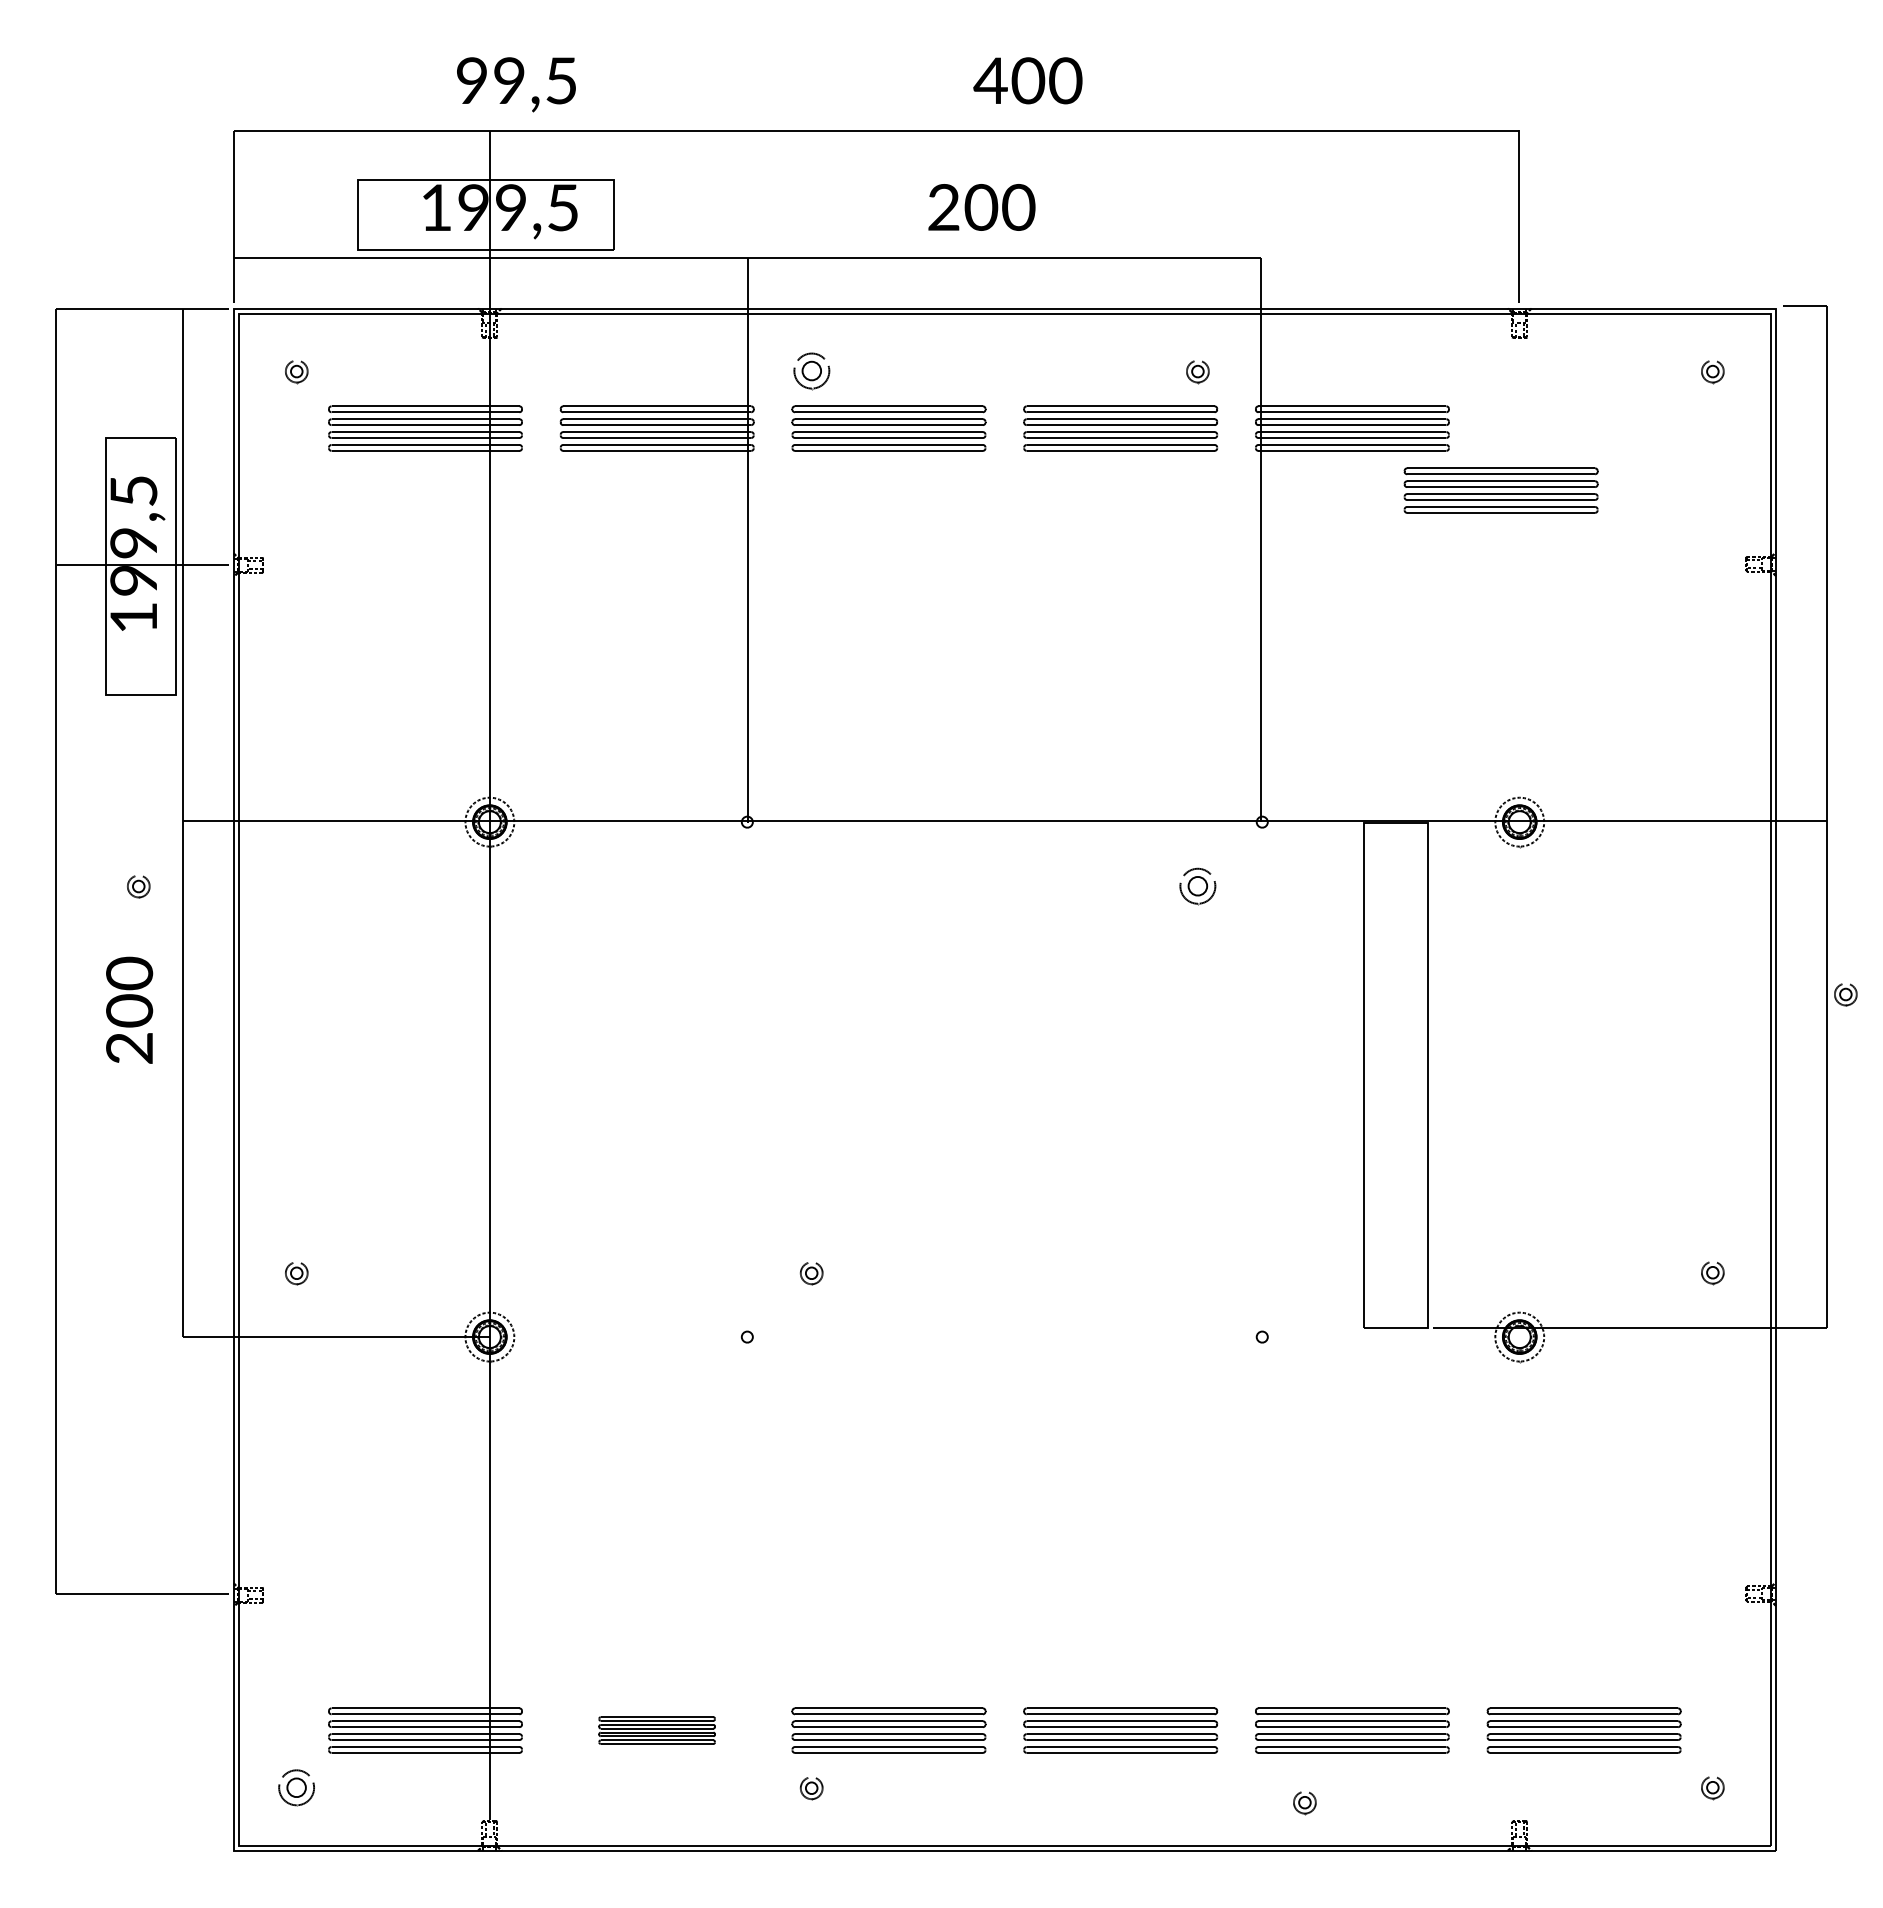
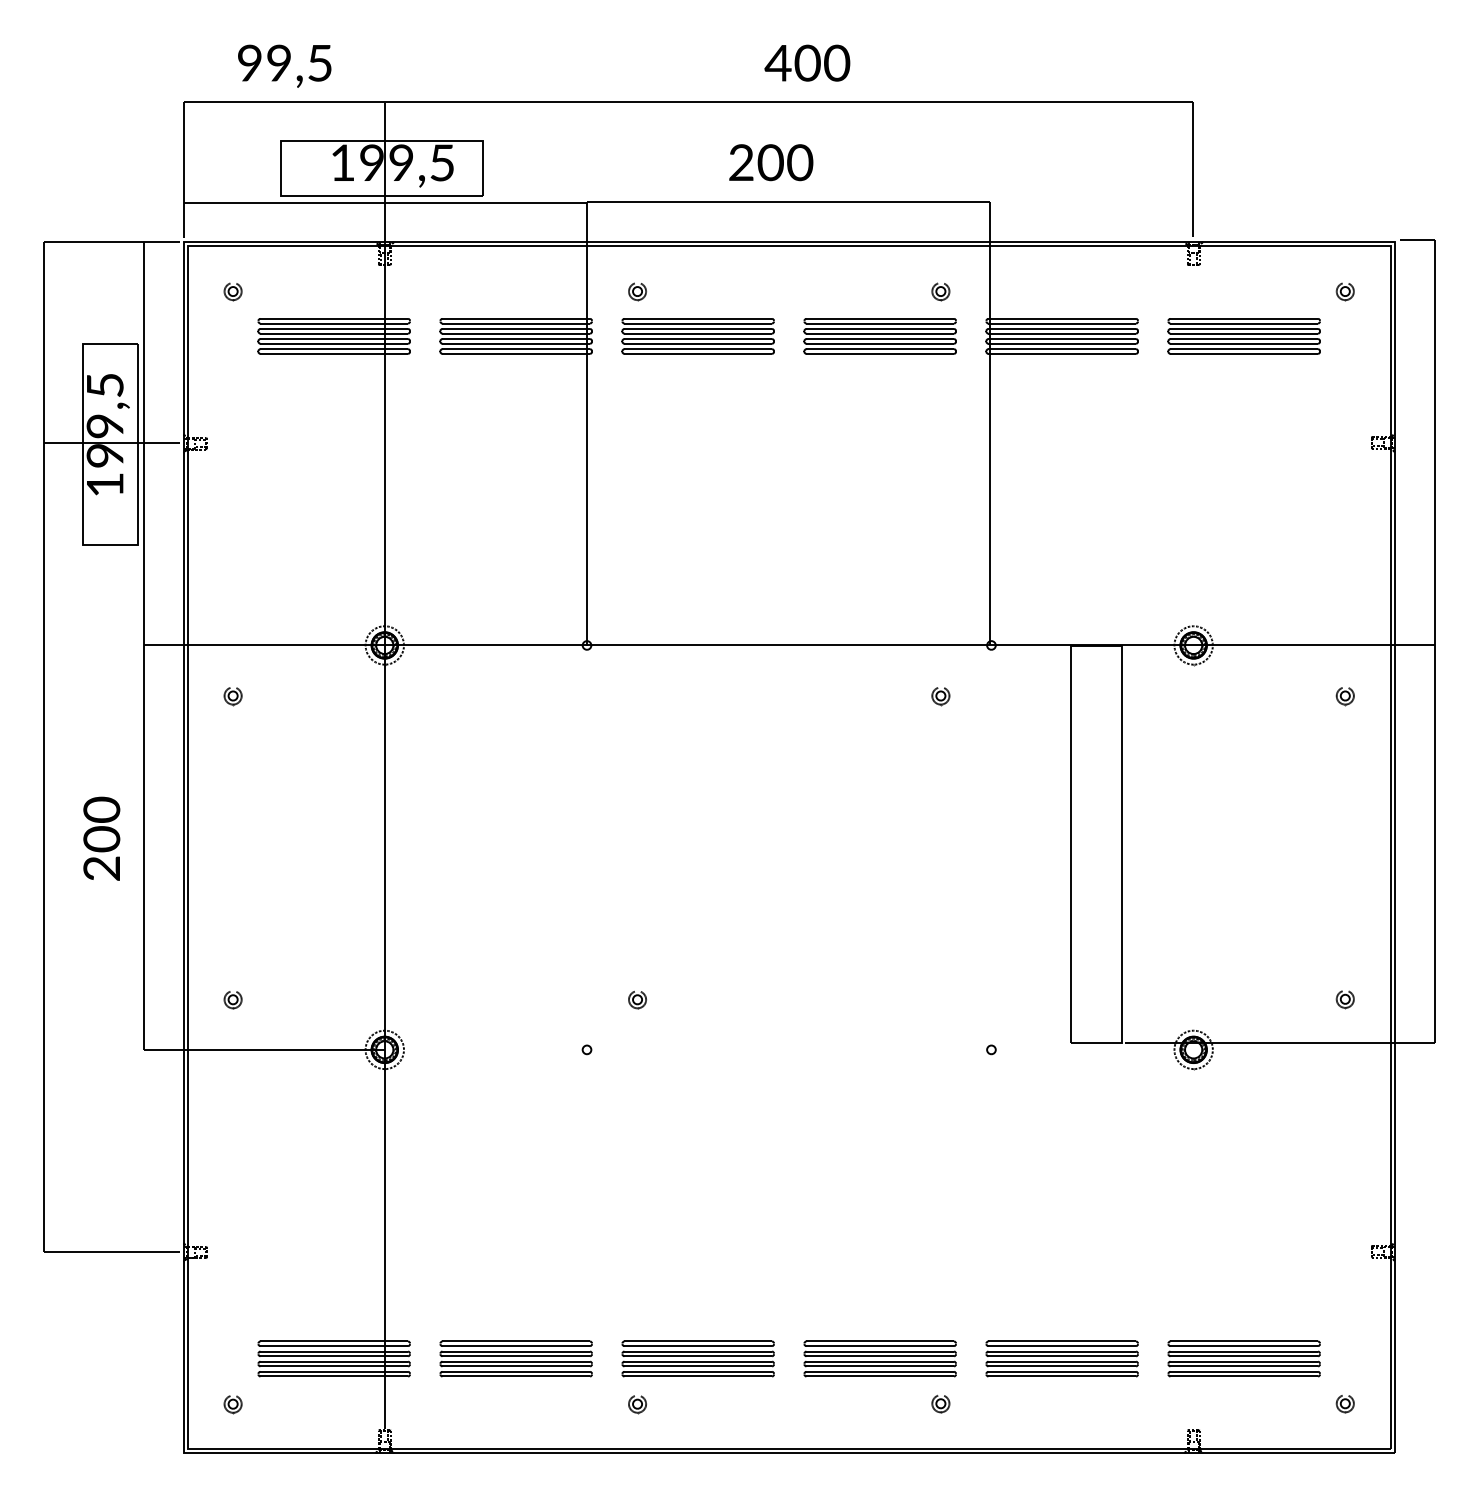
text: (516, 84) -> (284, 66), moved
part: (811, 372) -> (637, 292), size x0.62
part: (1500, 490) -> (1243, 336), moved
part: (138, 886) -> (232, 695), moved
part: (1197, 886) -> (940, 695), size x0.62
part: (1845, 994) -> (1345, 695), moved
text: (129, 1009) -> (101, 838), moved
part: (656, 1730) -> (515, 1358), size x1.67
part: (296, 1788) -> (232, 1404), size x0.62
part: (1304, 1803) -> (940, 1404), moved

